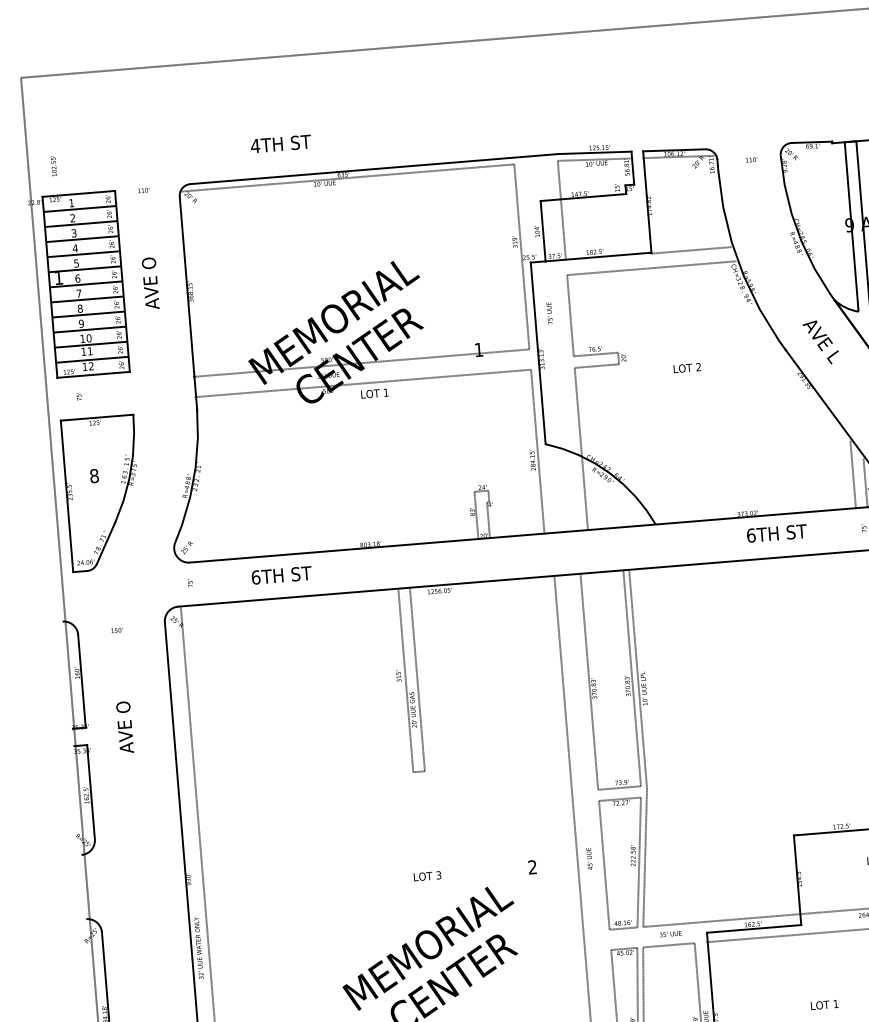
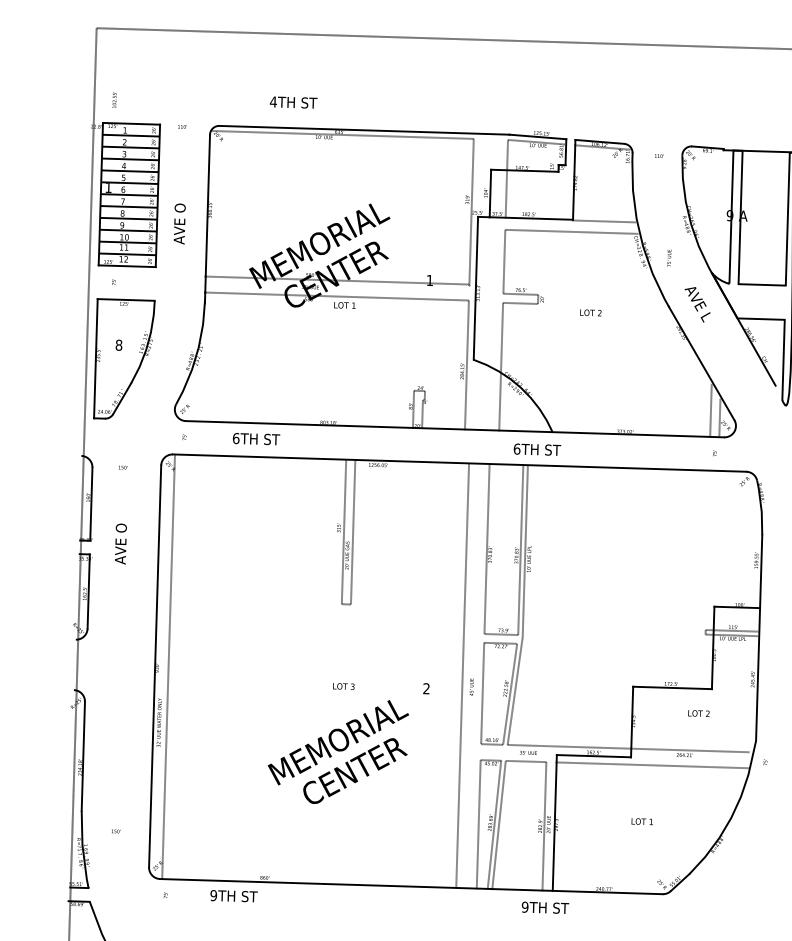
text: (150, 282) -> (179, 223), moved
text: (549, 312) -> (669, 257), moved
text: (777, 533) -> (537, 449), moved

